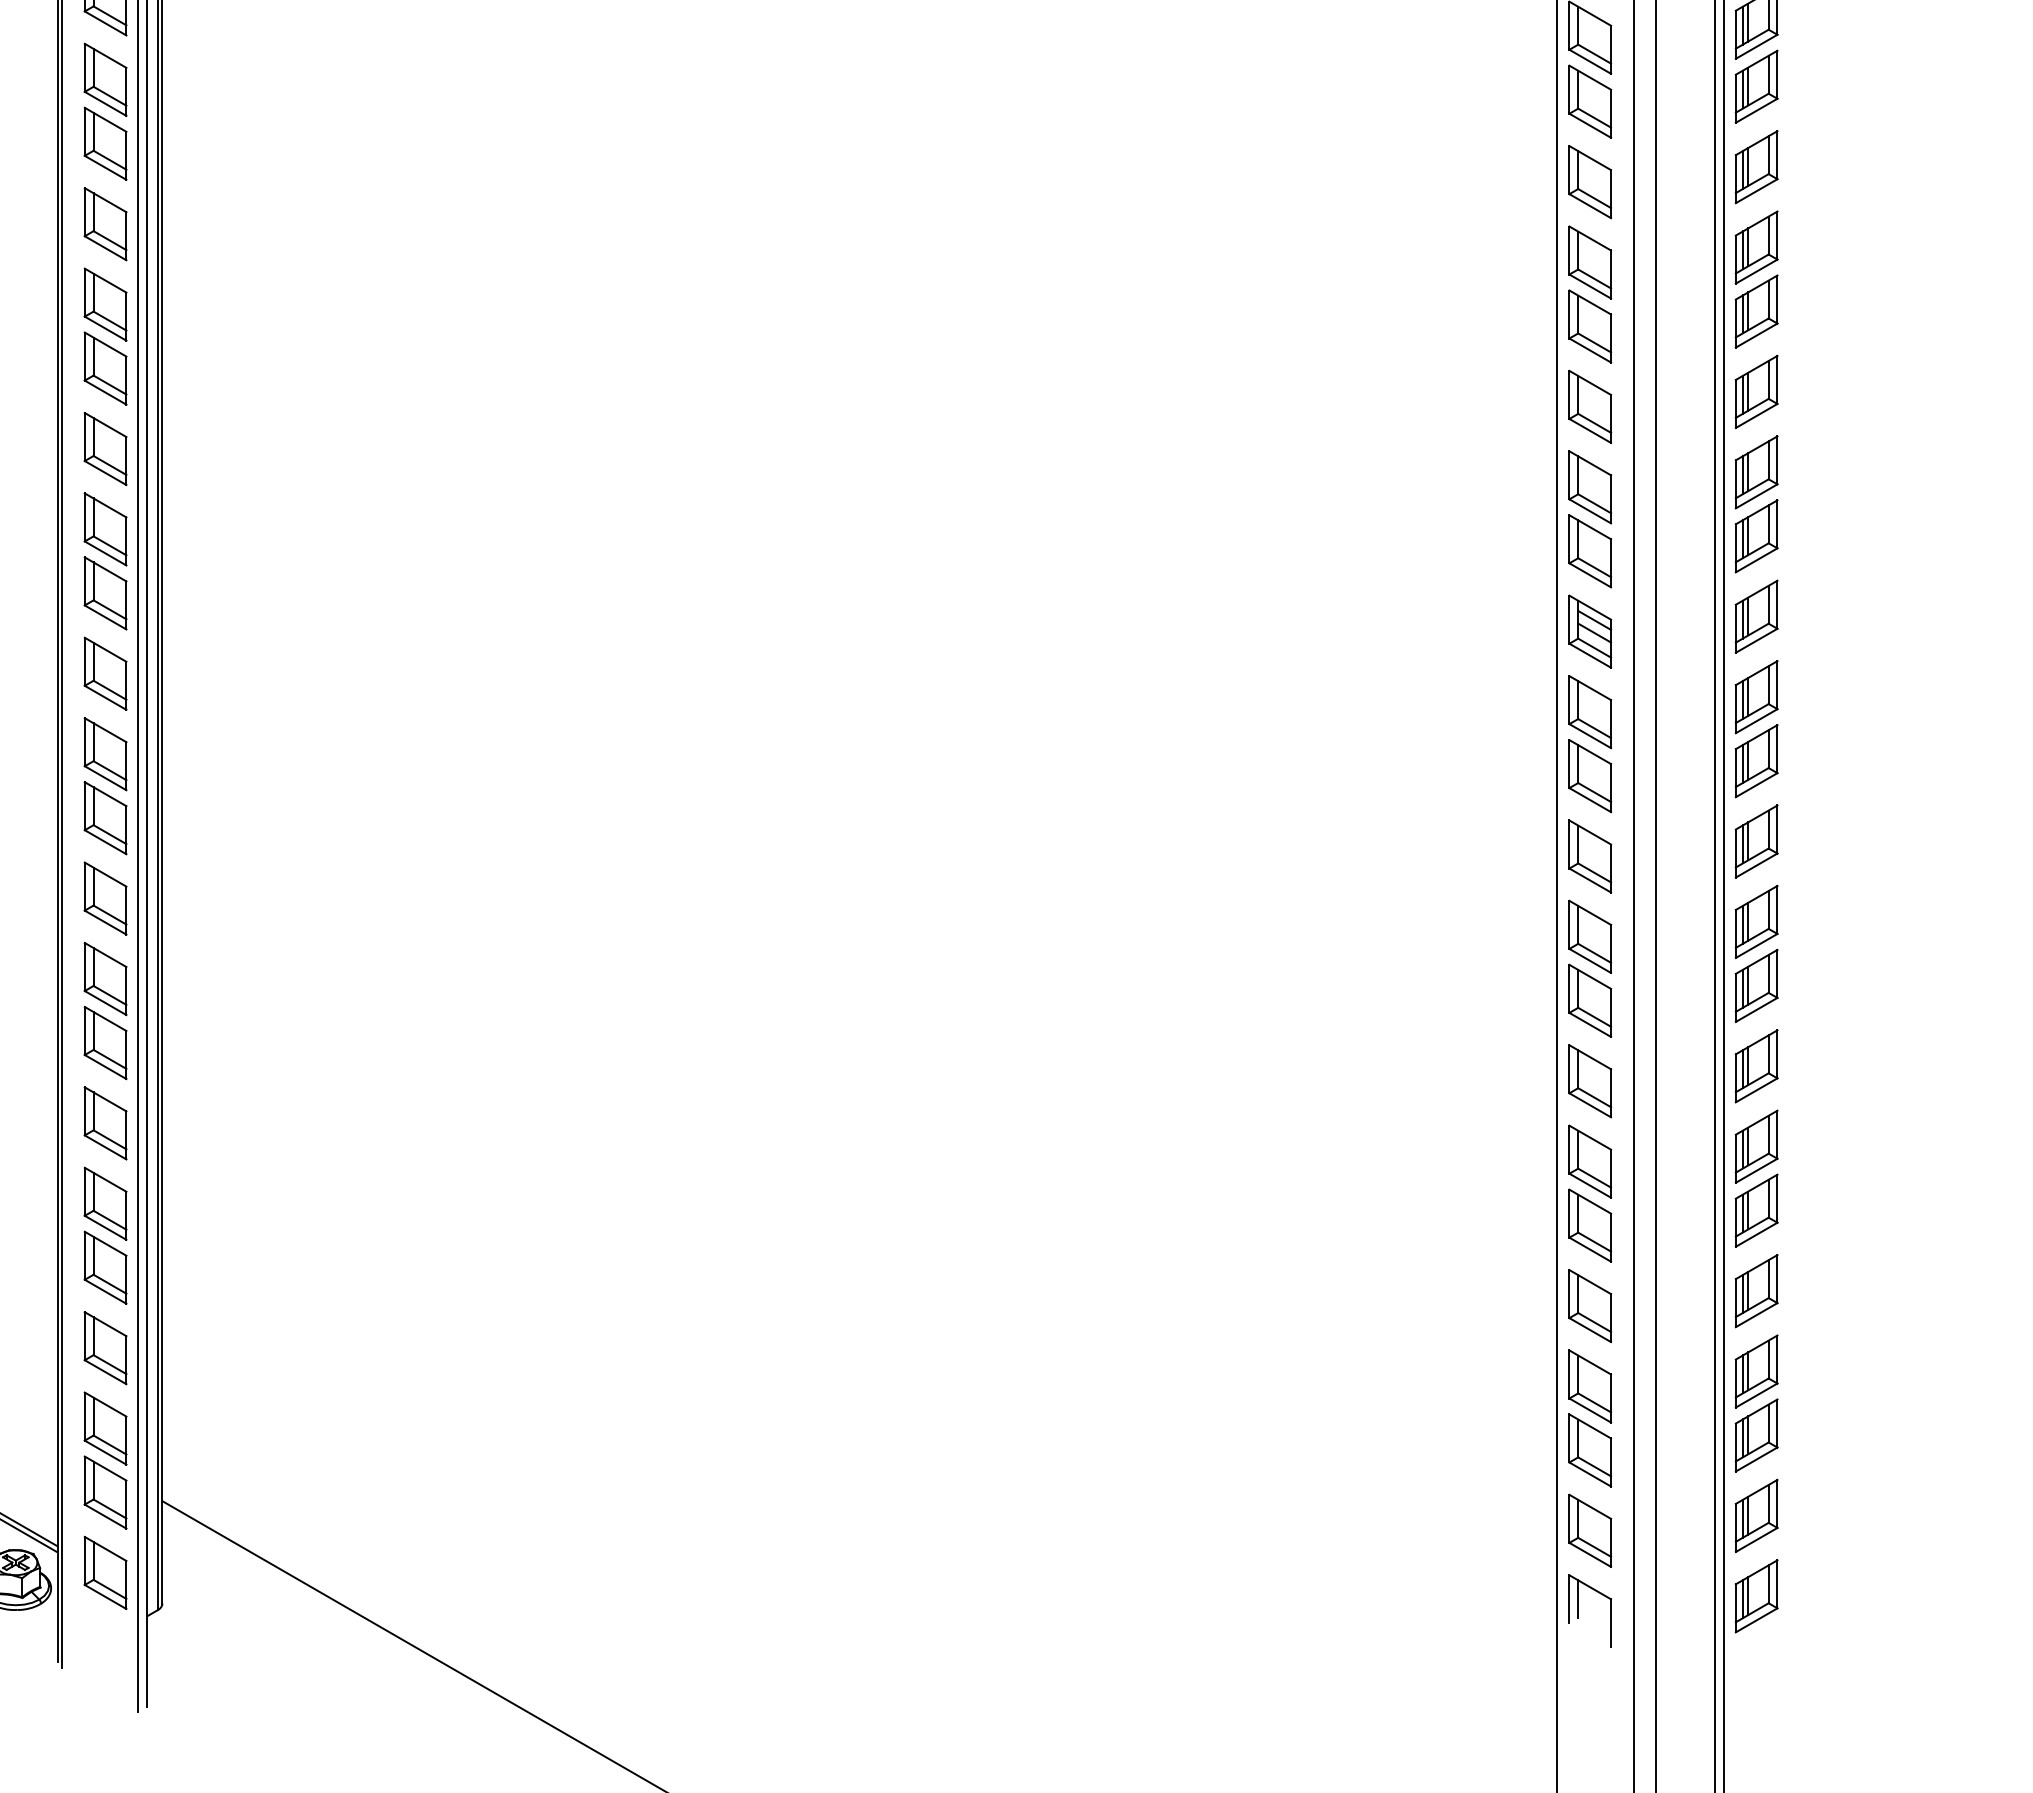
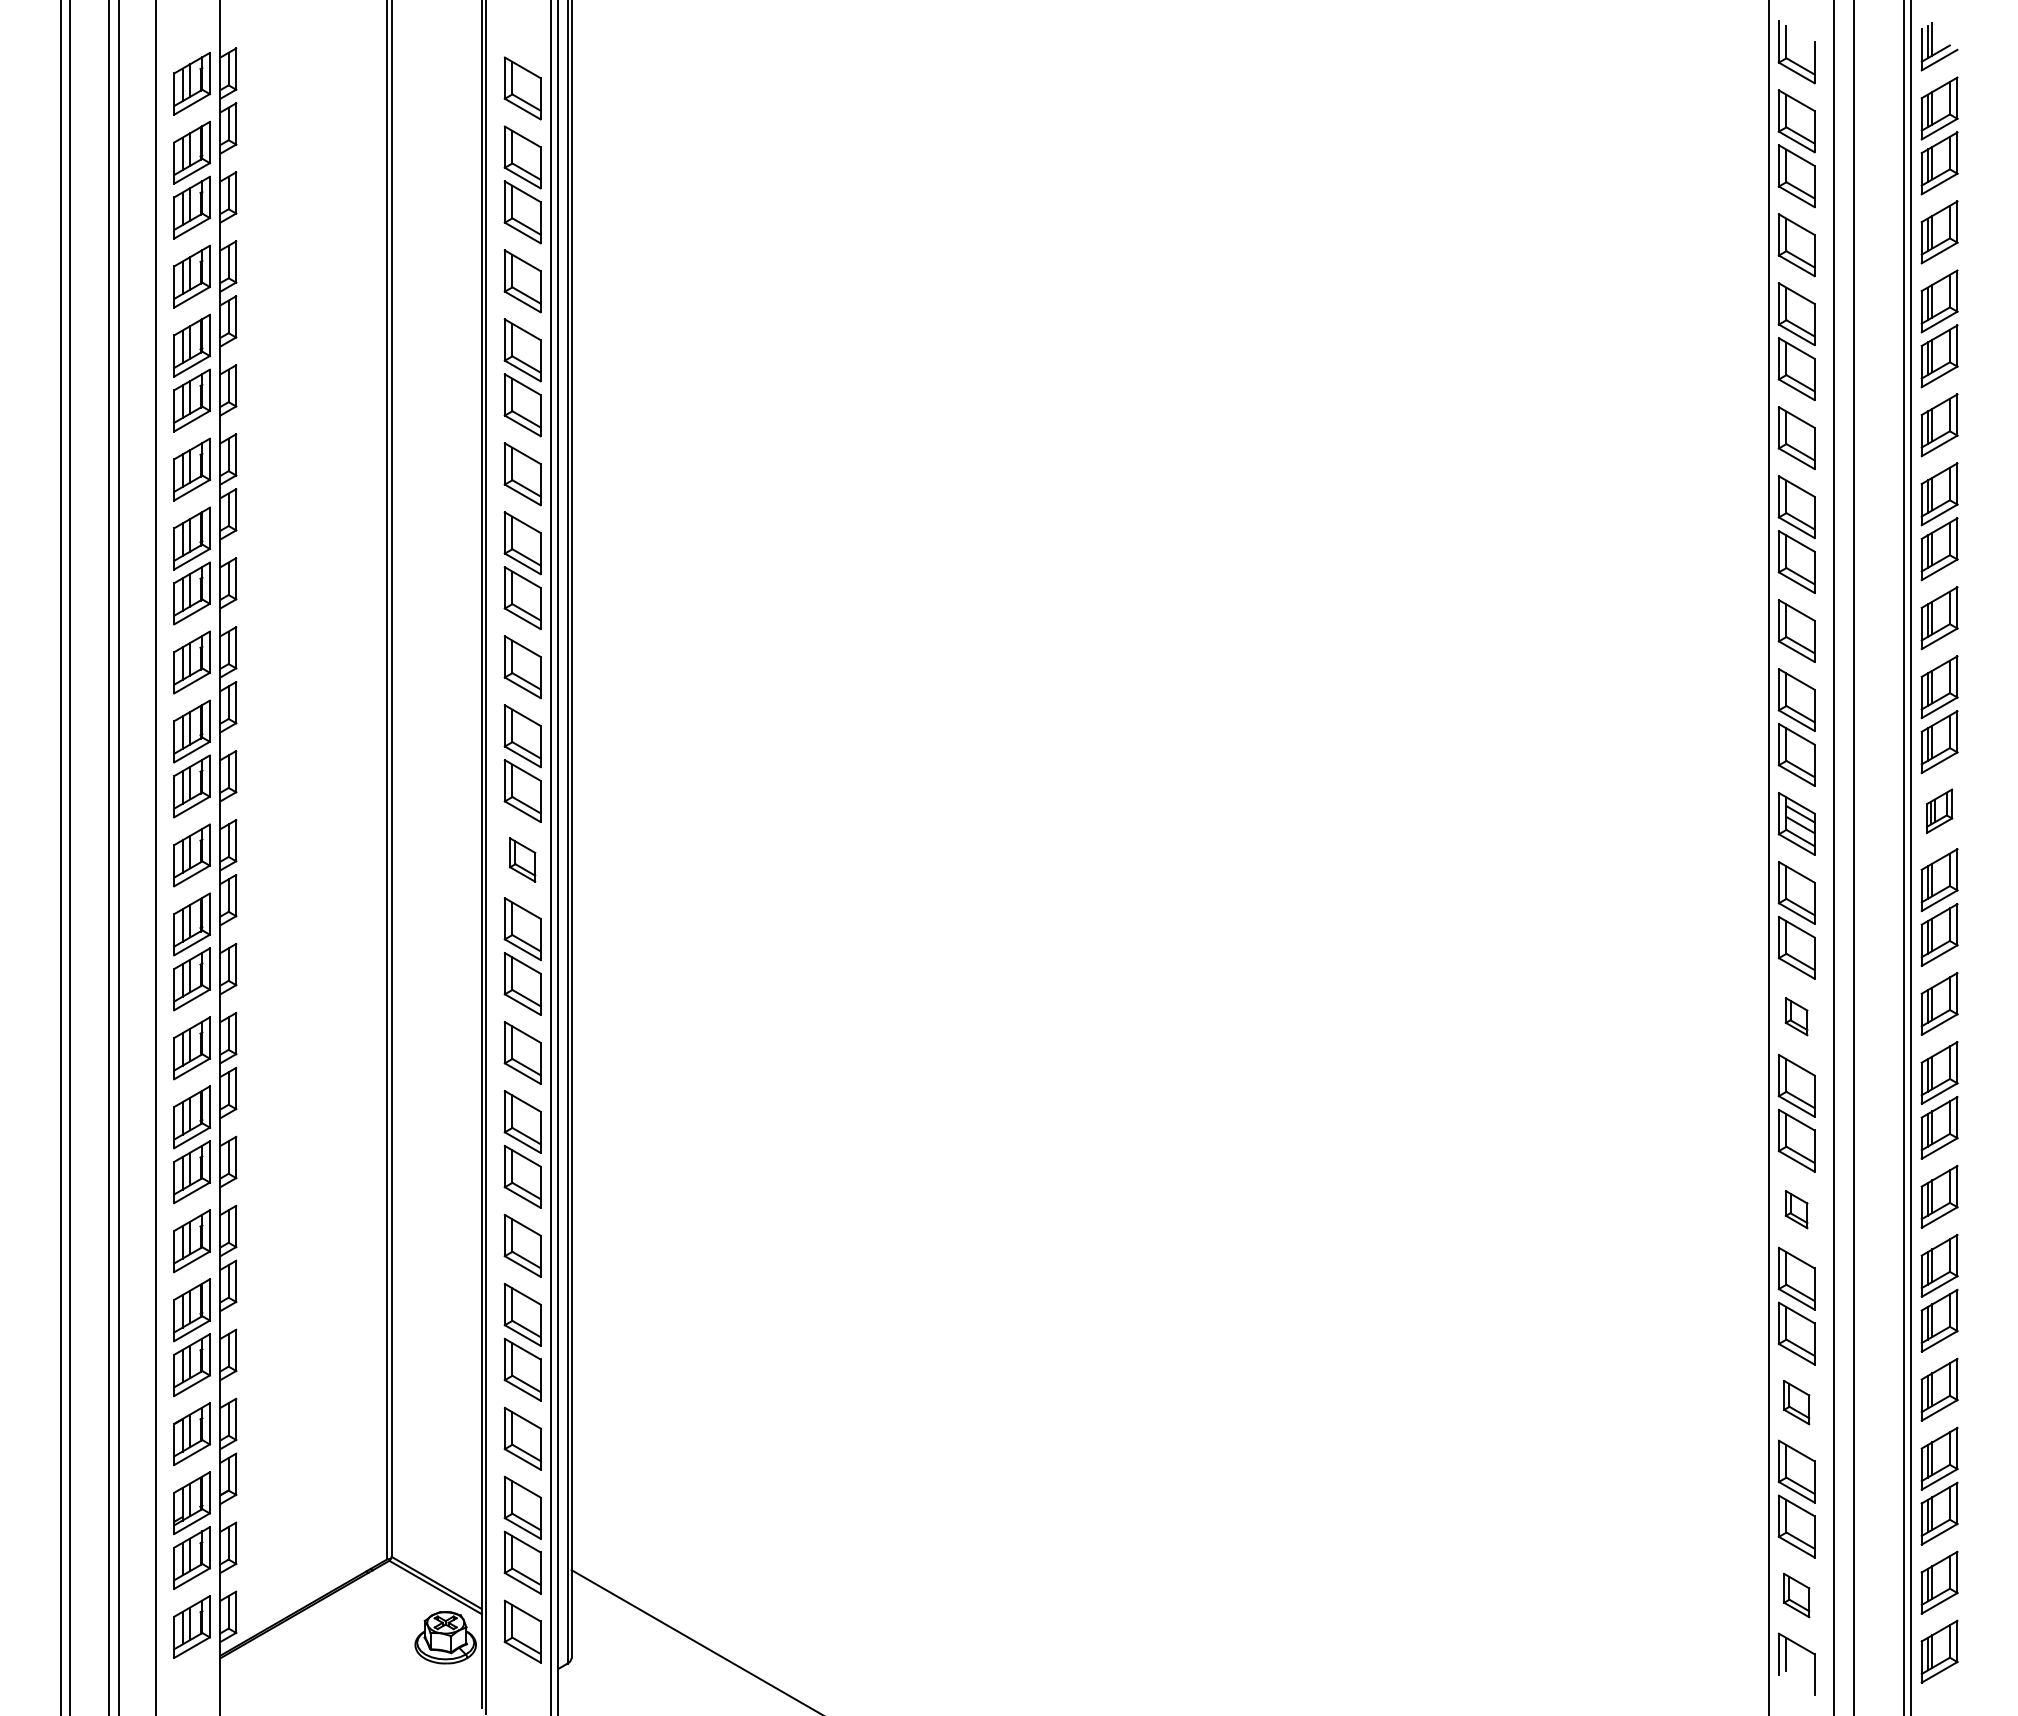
part: (1756, 617) -> (1939, 811), size x0.7
part: (105, 673) -> (522, 859), size x0.7
part: (1589, 856) -> (1796, 1016), size x0.6
part: (1589, 1080) -> (1796, 1209), size x0.6
part: (1589, 1305) -> (1796, 1402), size x0.7
part: (1589, 1530) -> (1796, 1595), size x0.7

